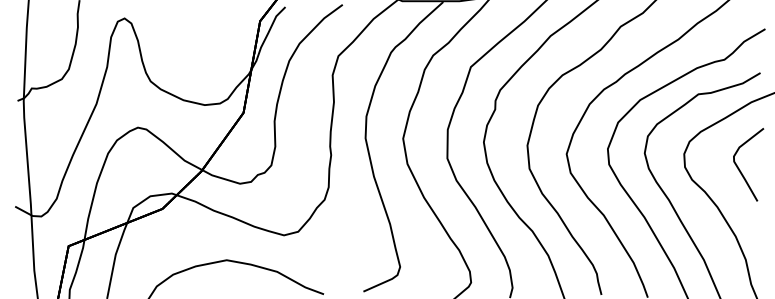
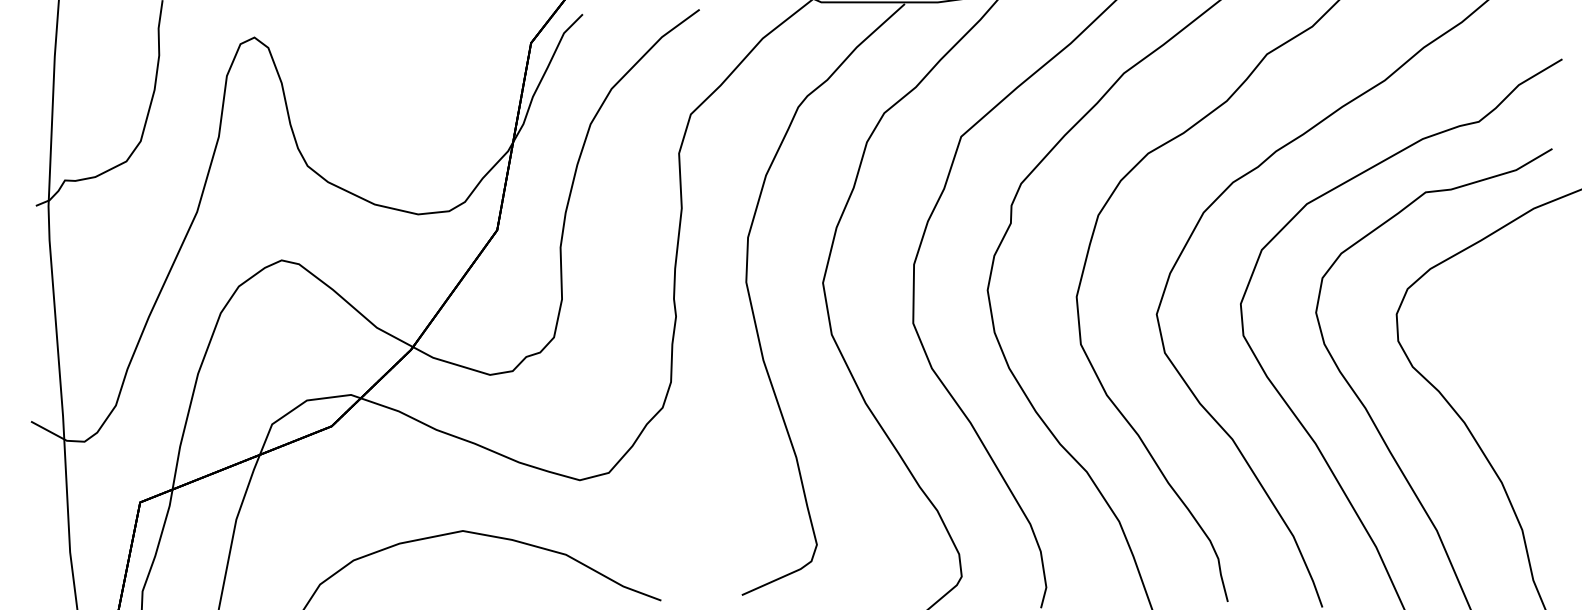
part: (740, 169) -> (1511, 345), removed

